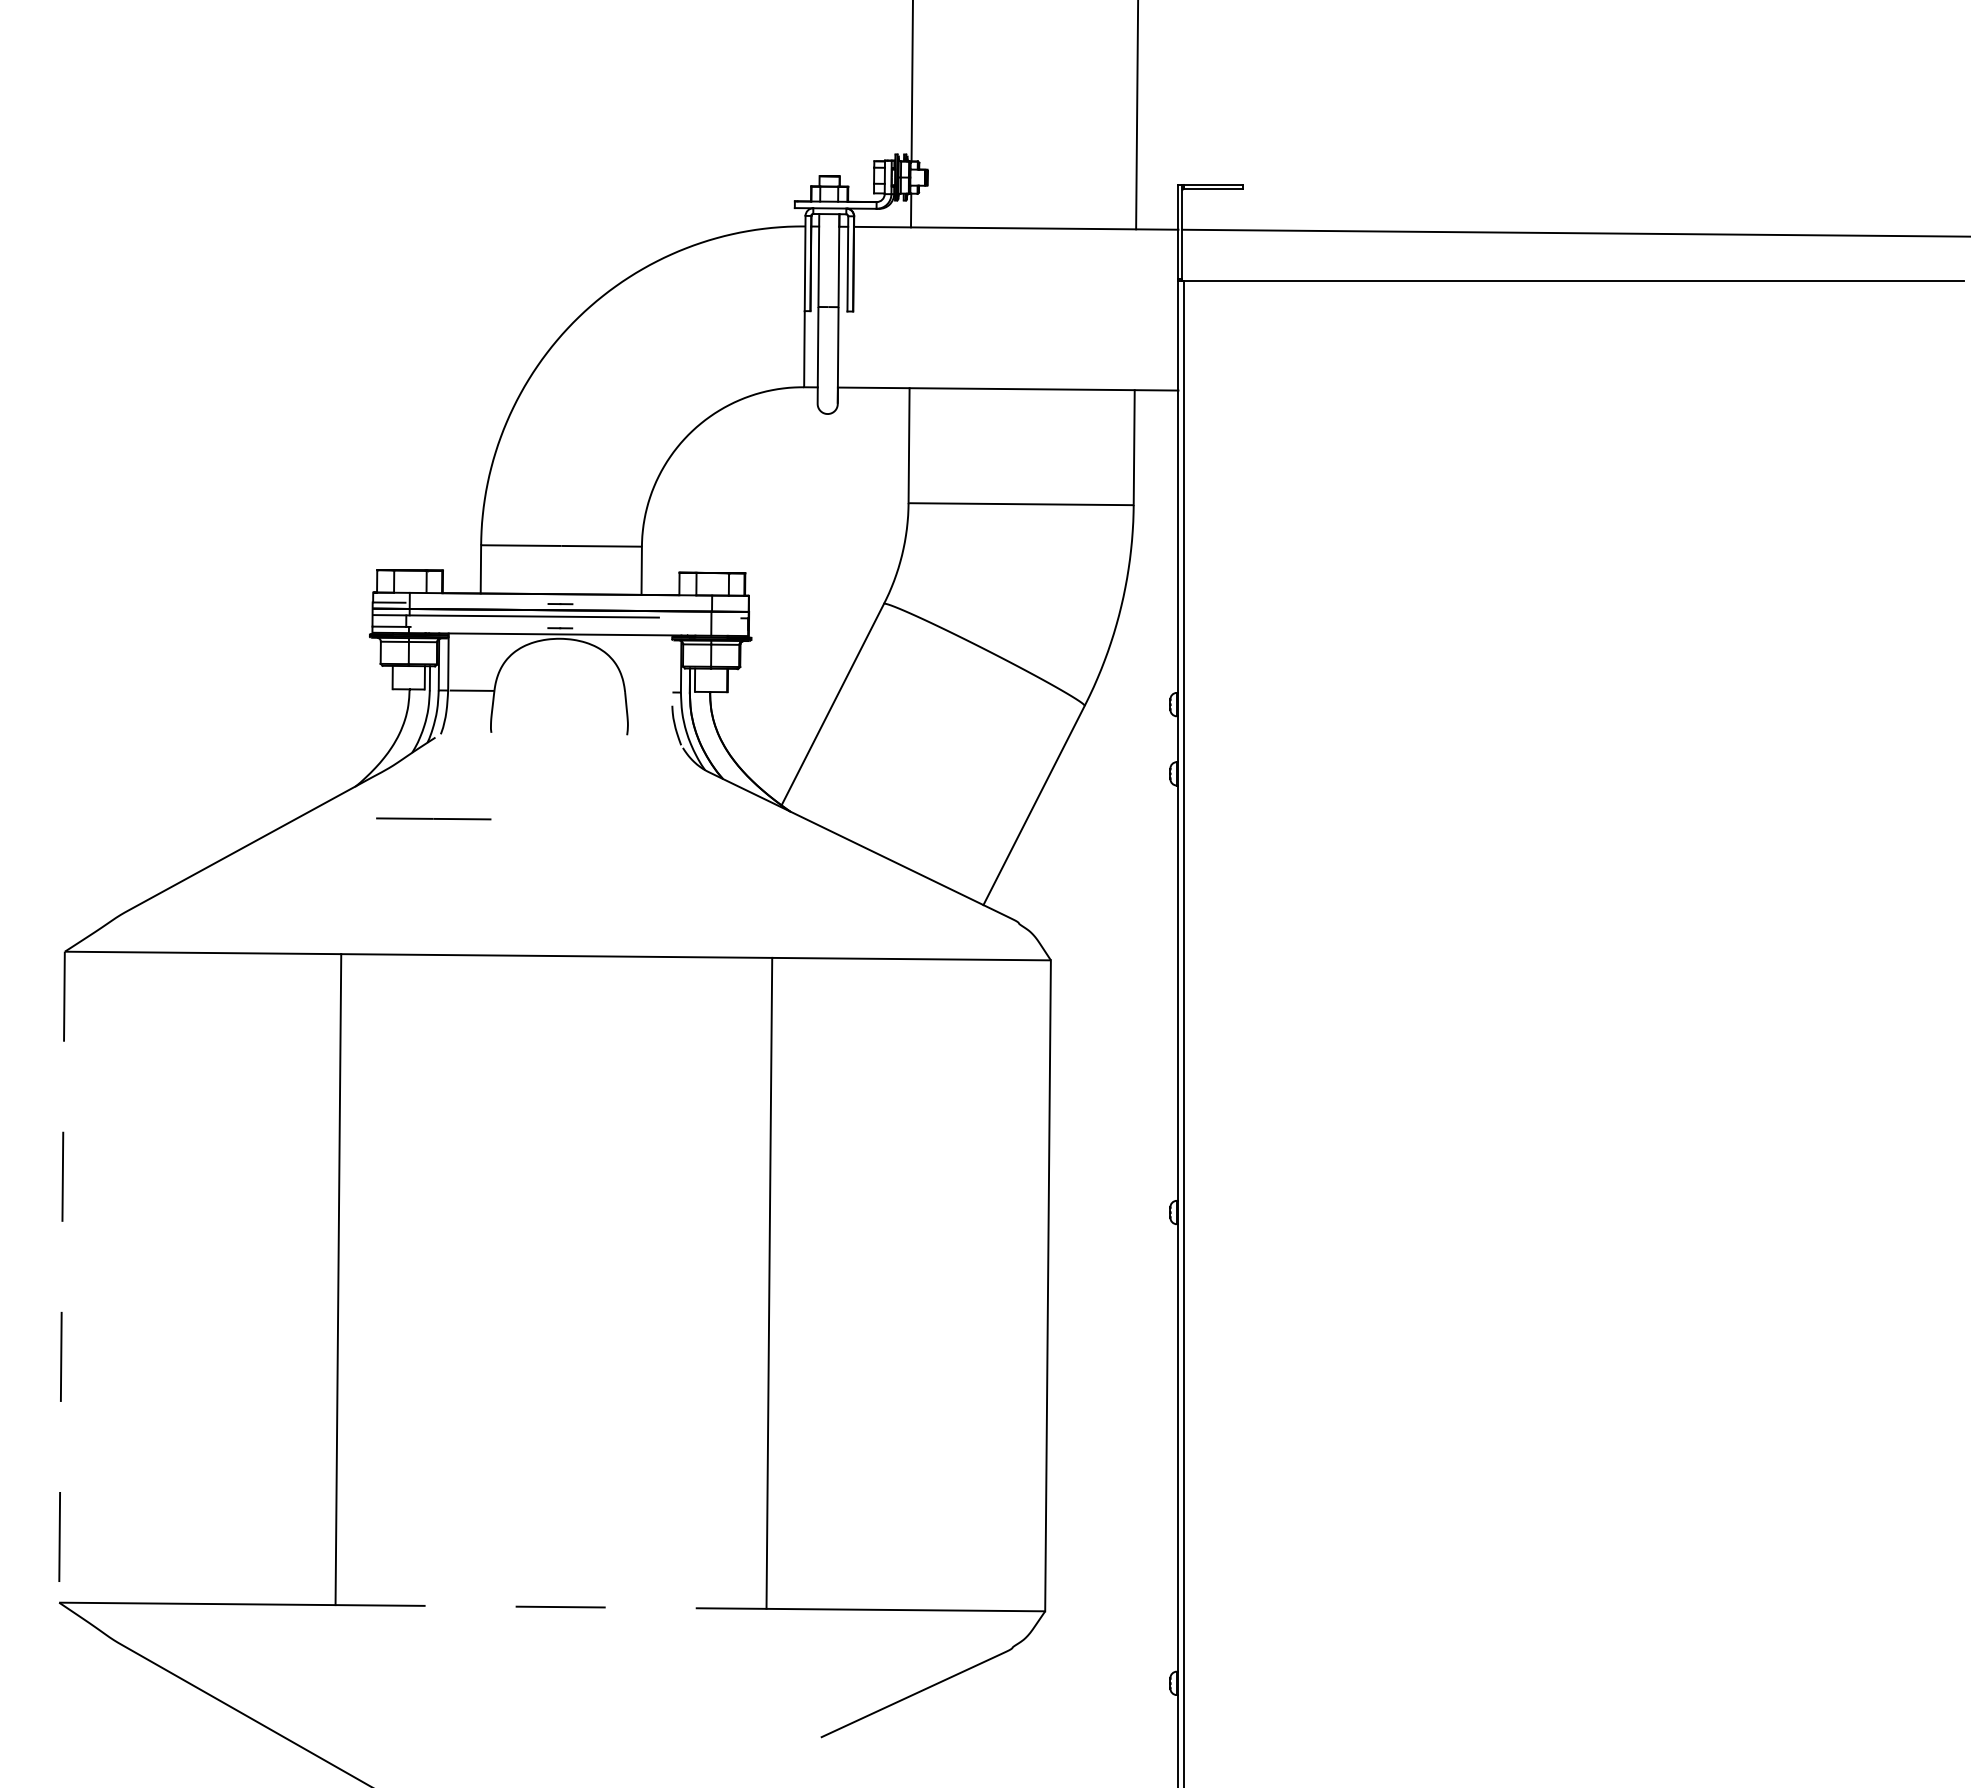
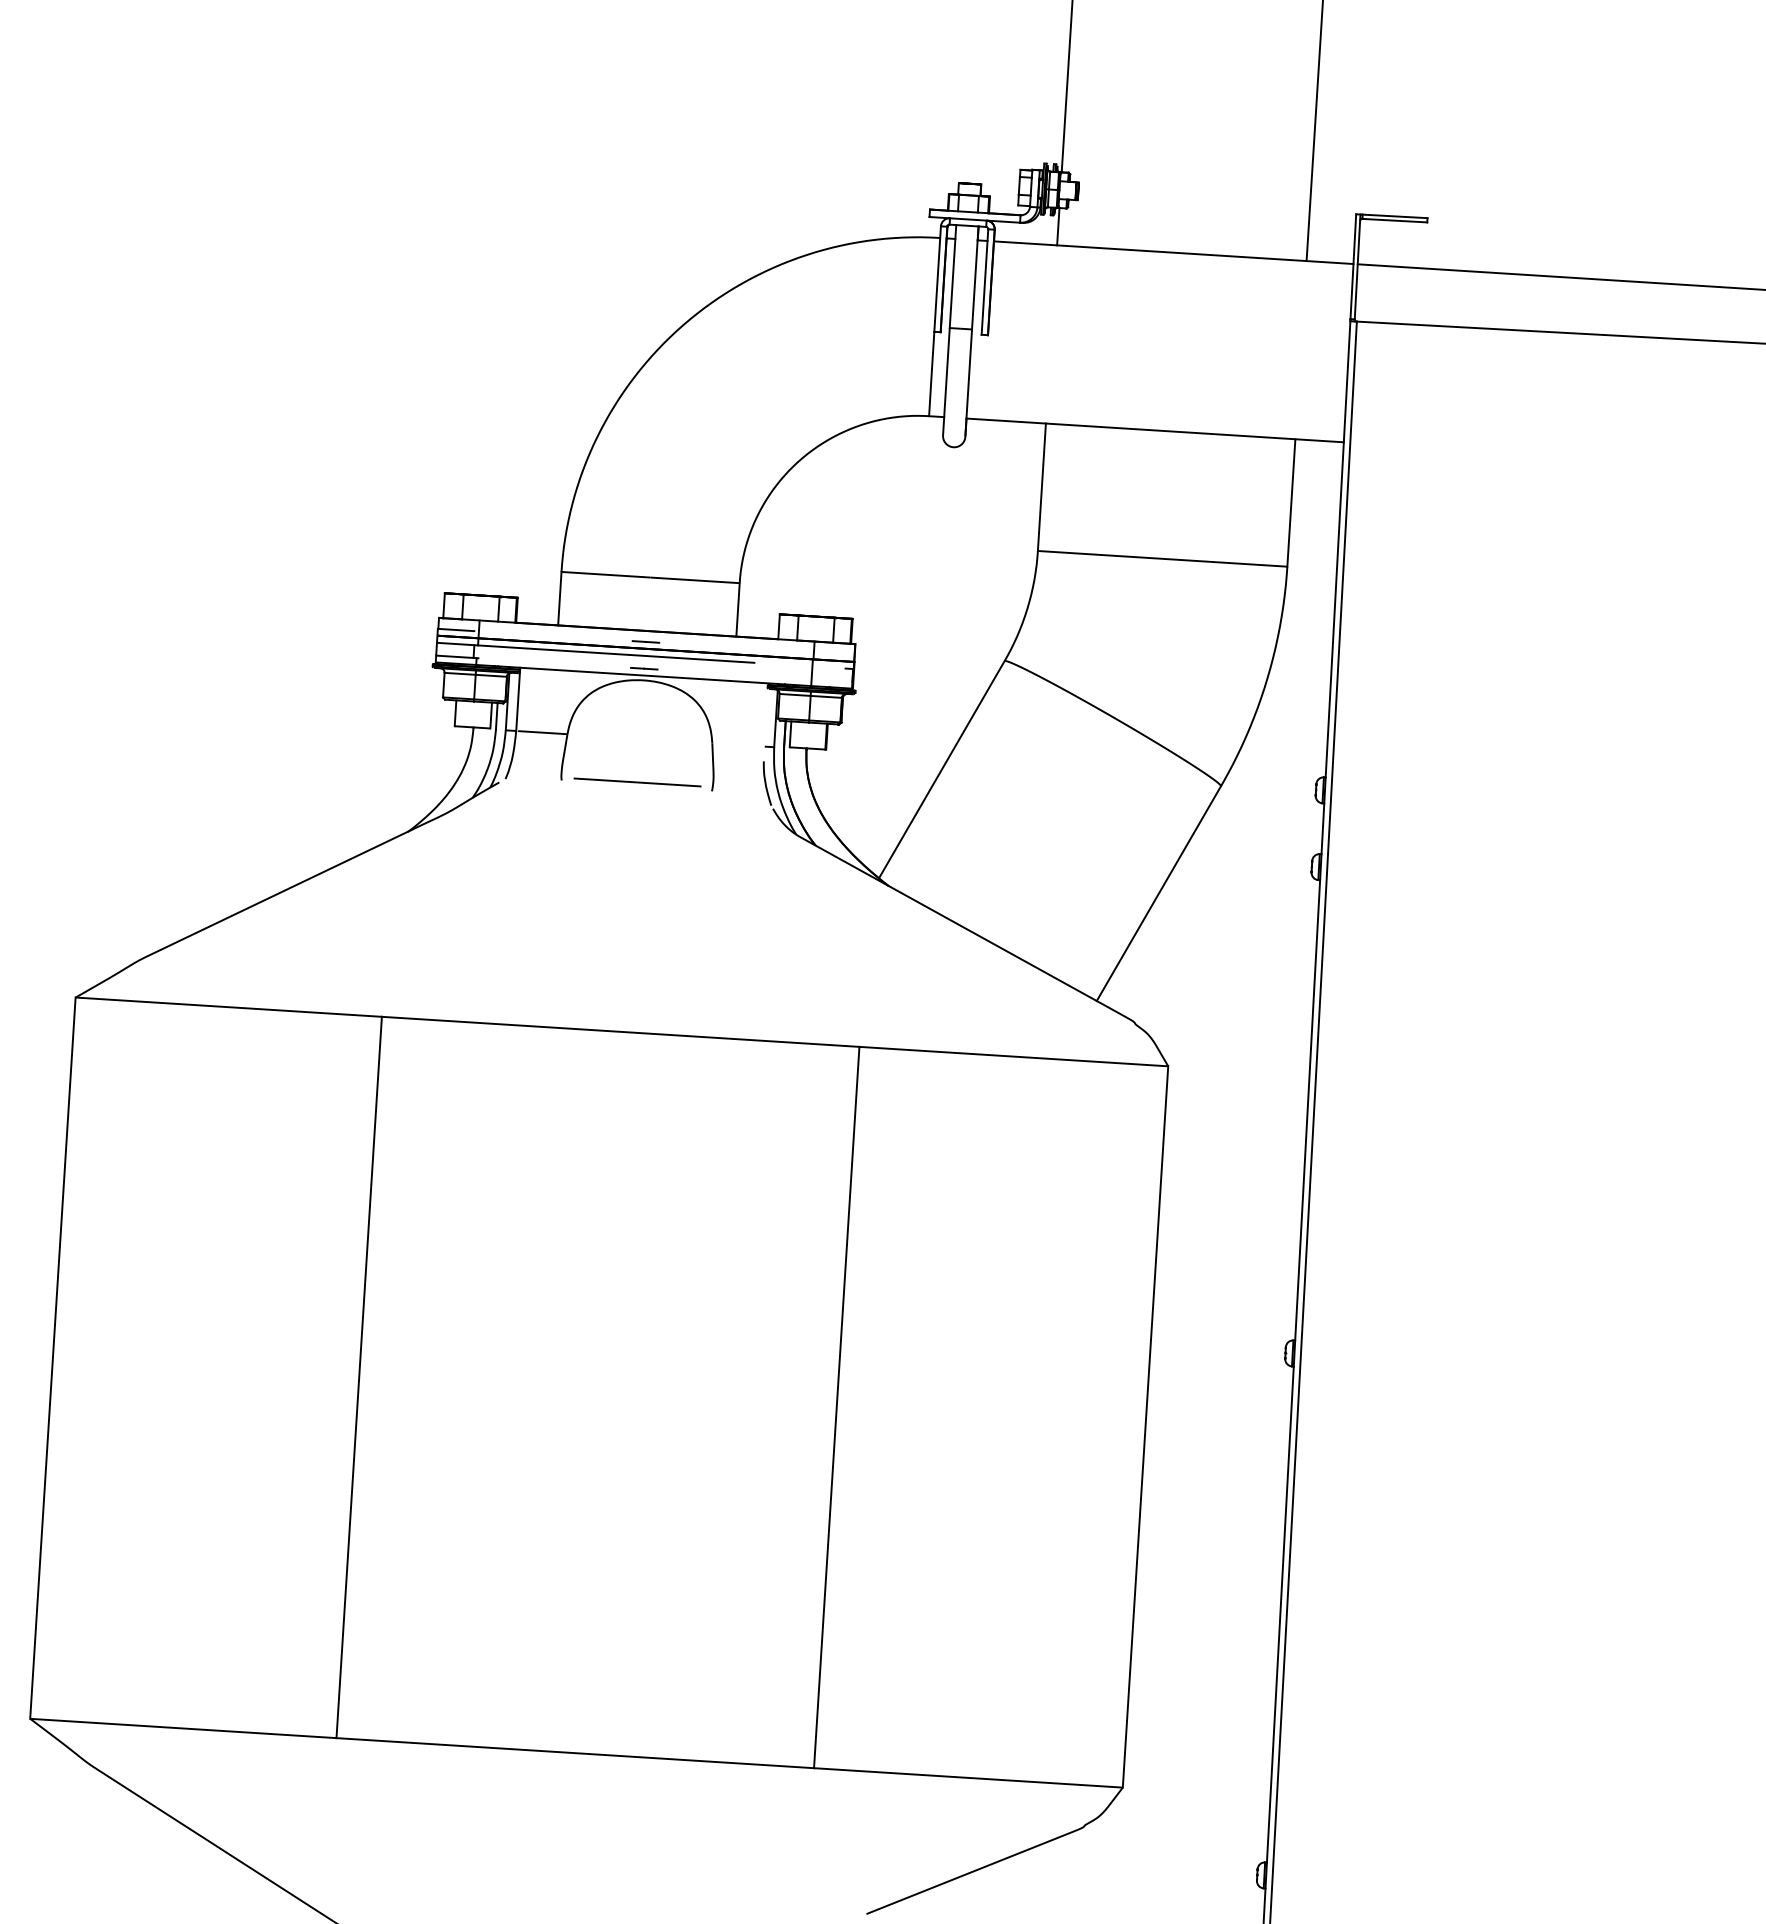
line: (433, 818) -> (637, 782), moved
line: (61, 1277) -> (52, 1358), dashed -> solid
line: (551, 1606) -> (575, 1752), dashed -> solid

